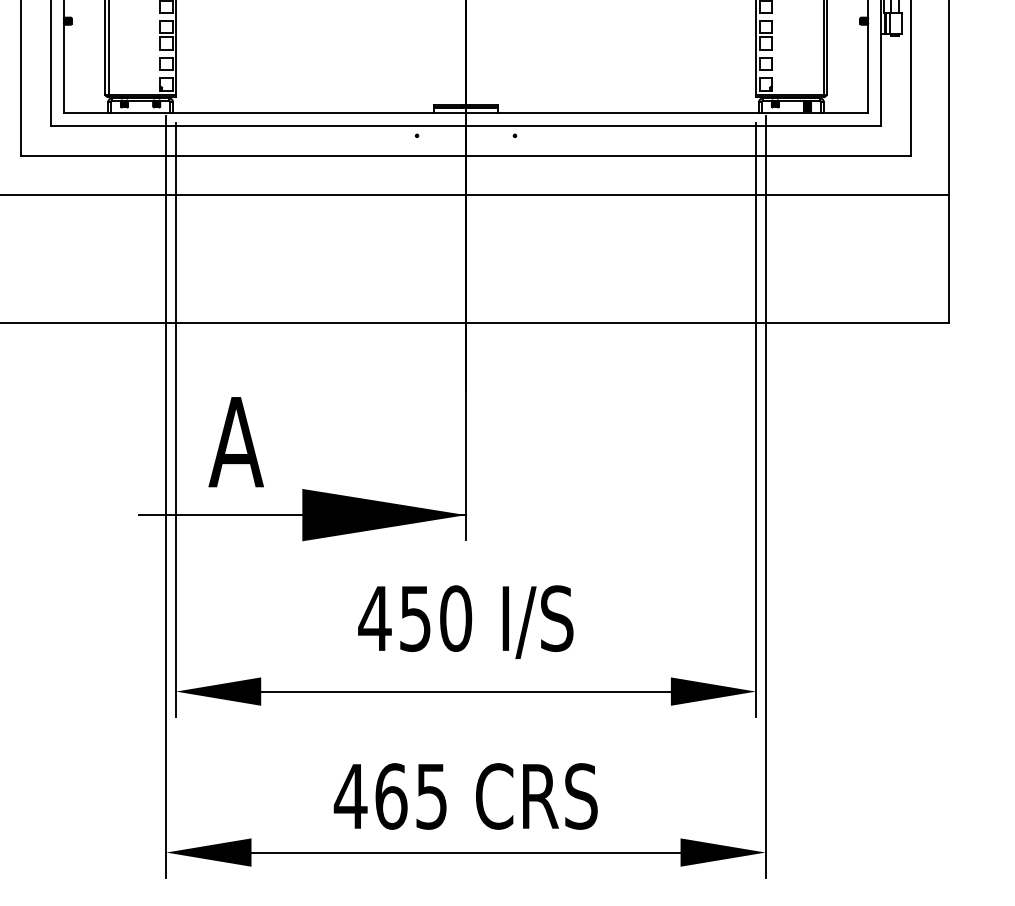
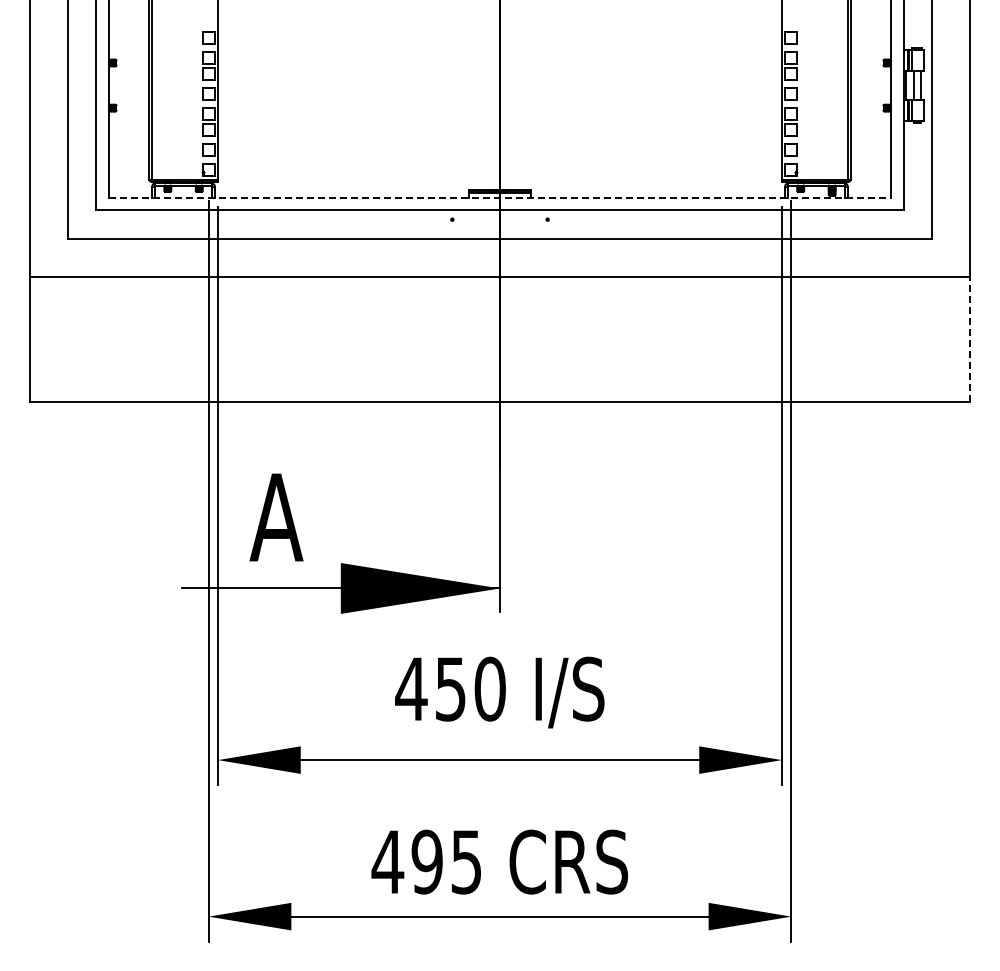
line: (466, 113) -> (500, 197), solid -> dashed
line: (949, 259) -> (970, 339), solid -> dashed
text: (391, 795) -> (427, 861), 465 -> 495

